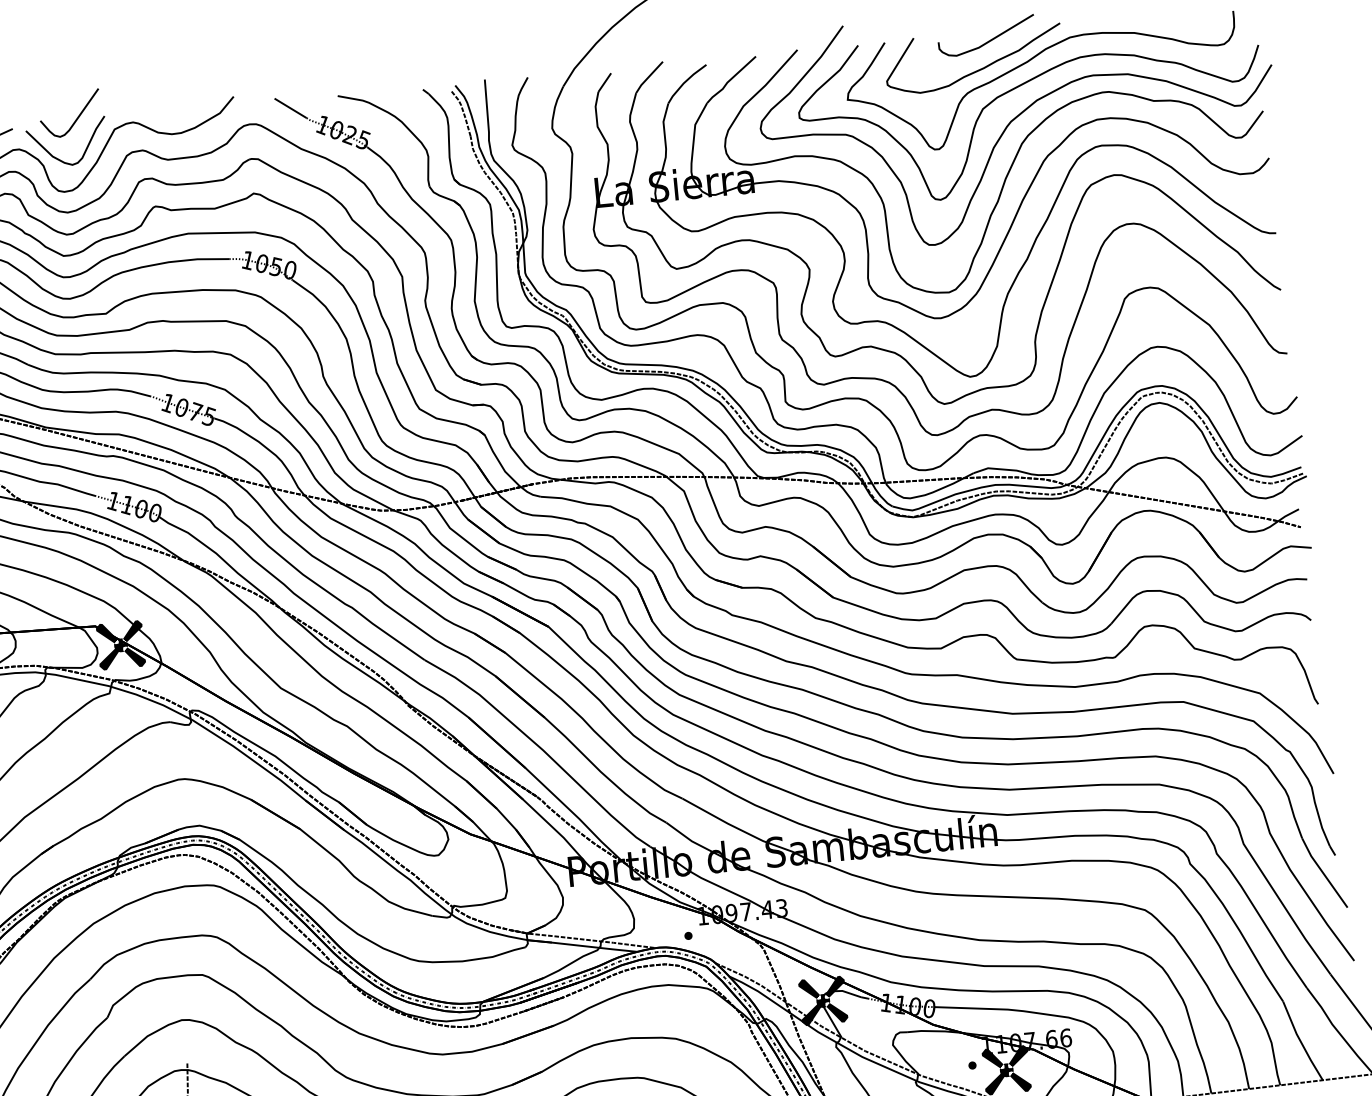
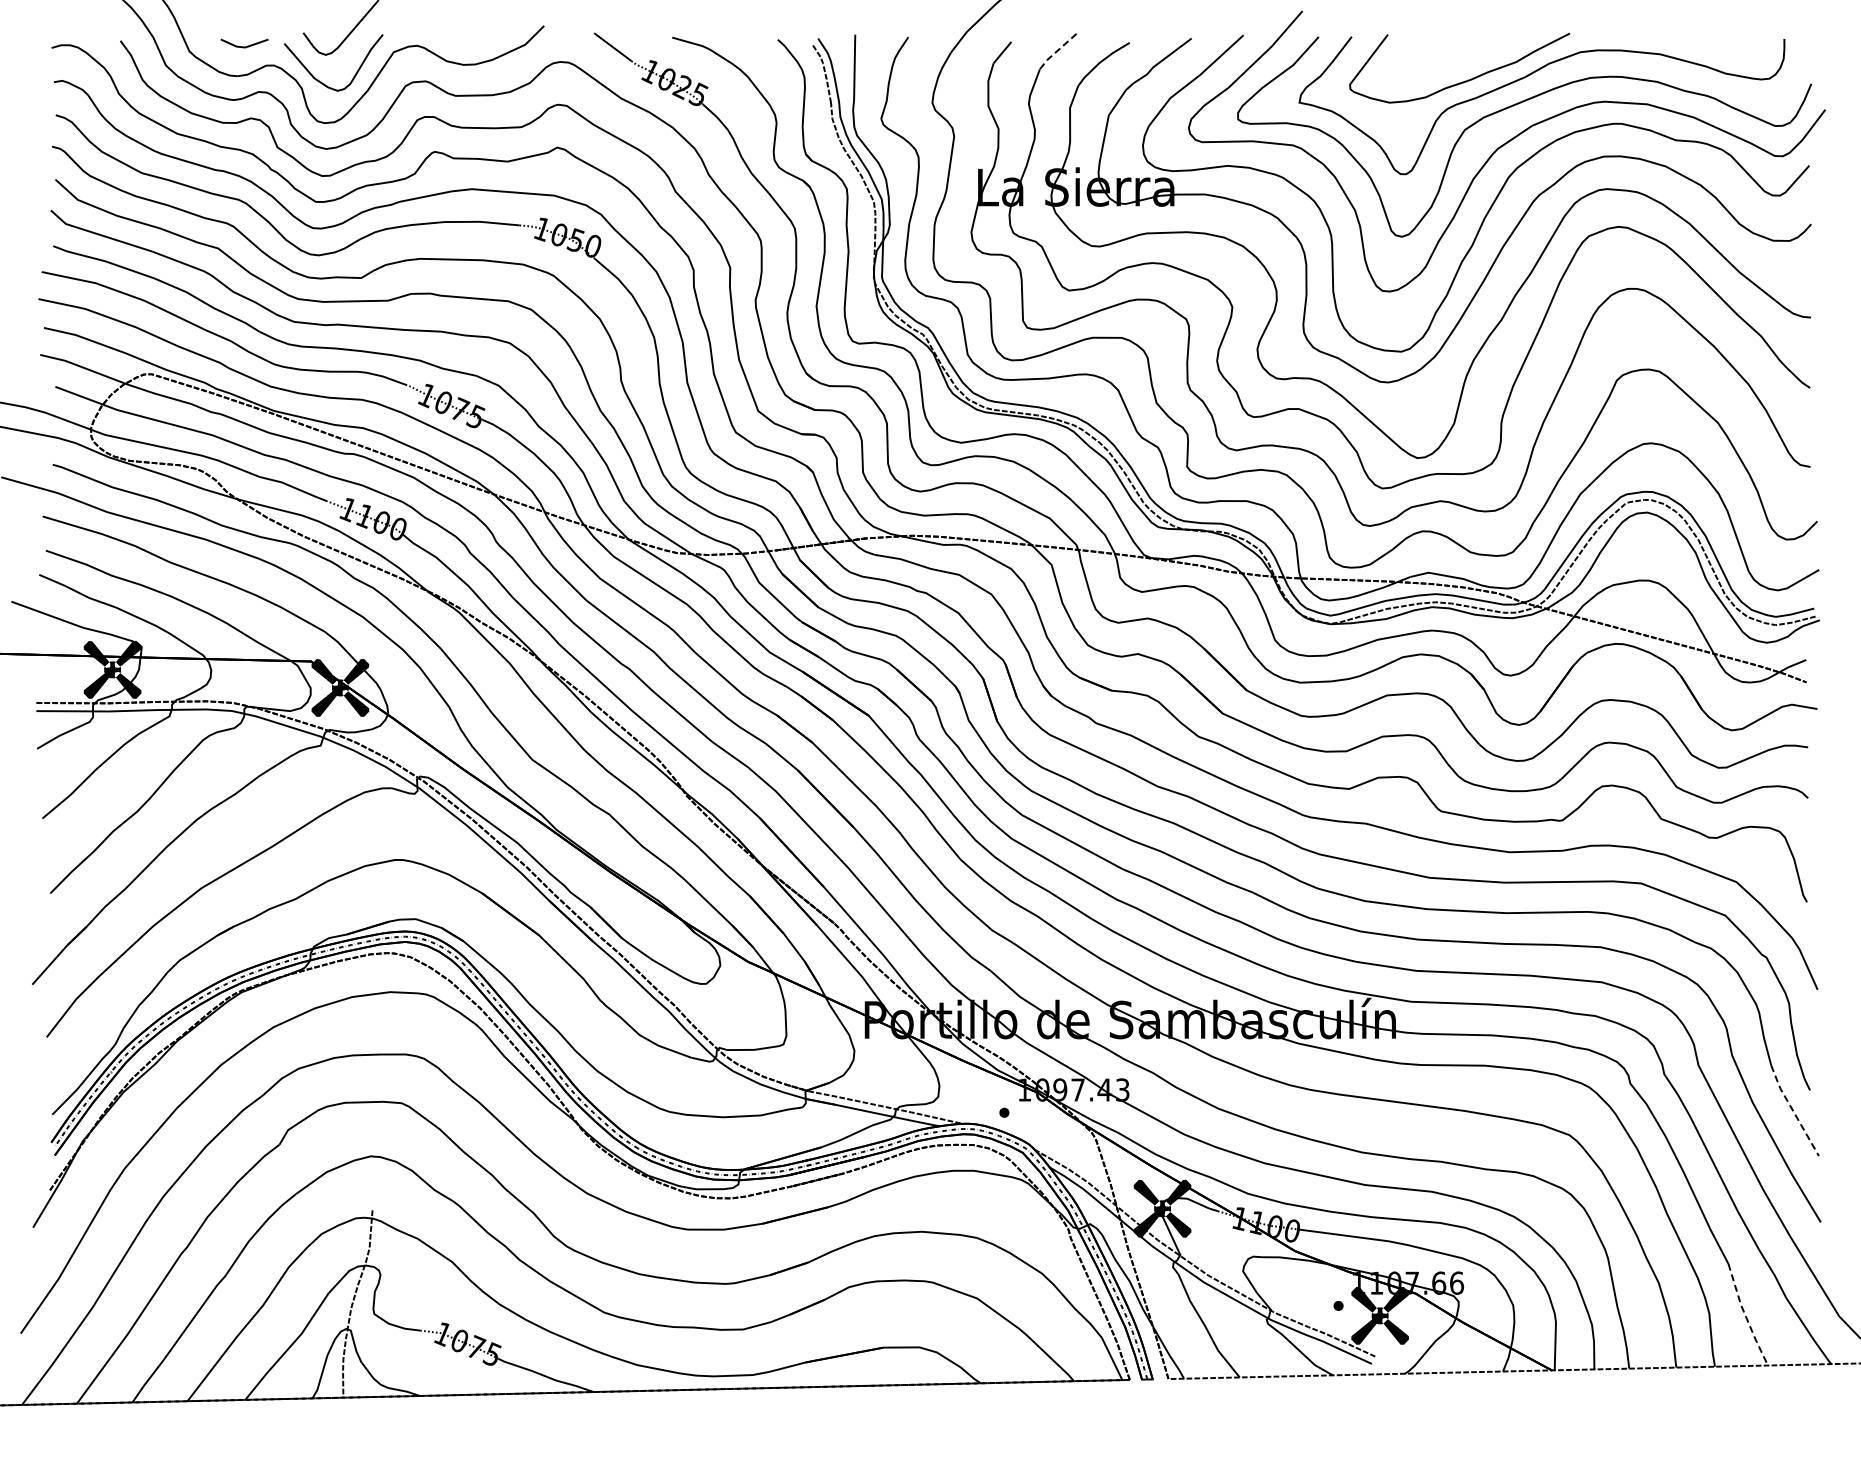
curve: (989, 40) -> (1480, 46), removed
line: (648, 77) -> (1056, 51), solid -> dashed
line: (1323, 873) -> (1793, 1111), solid -> dashed
line: (1300, 1041) -> (1745, 1315), solid -> dashed

